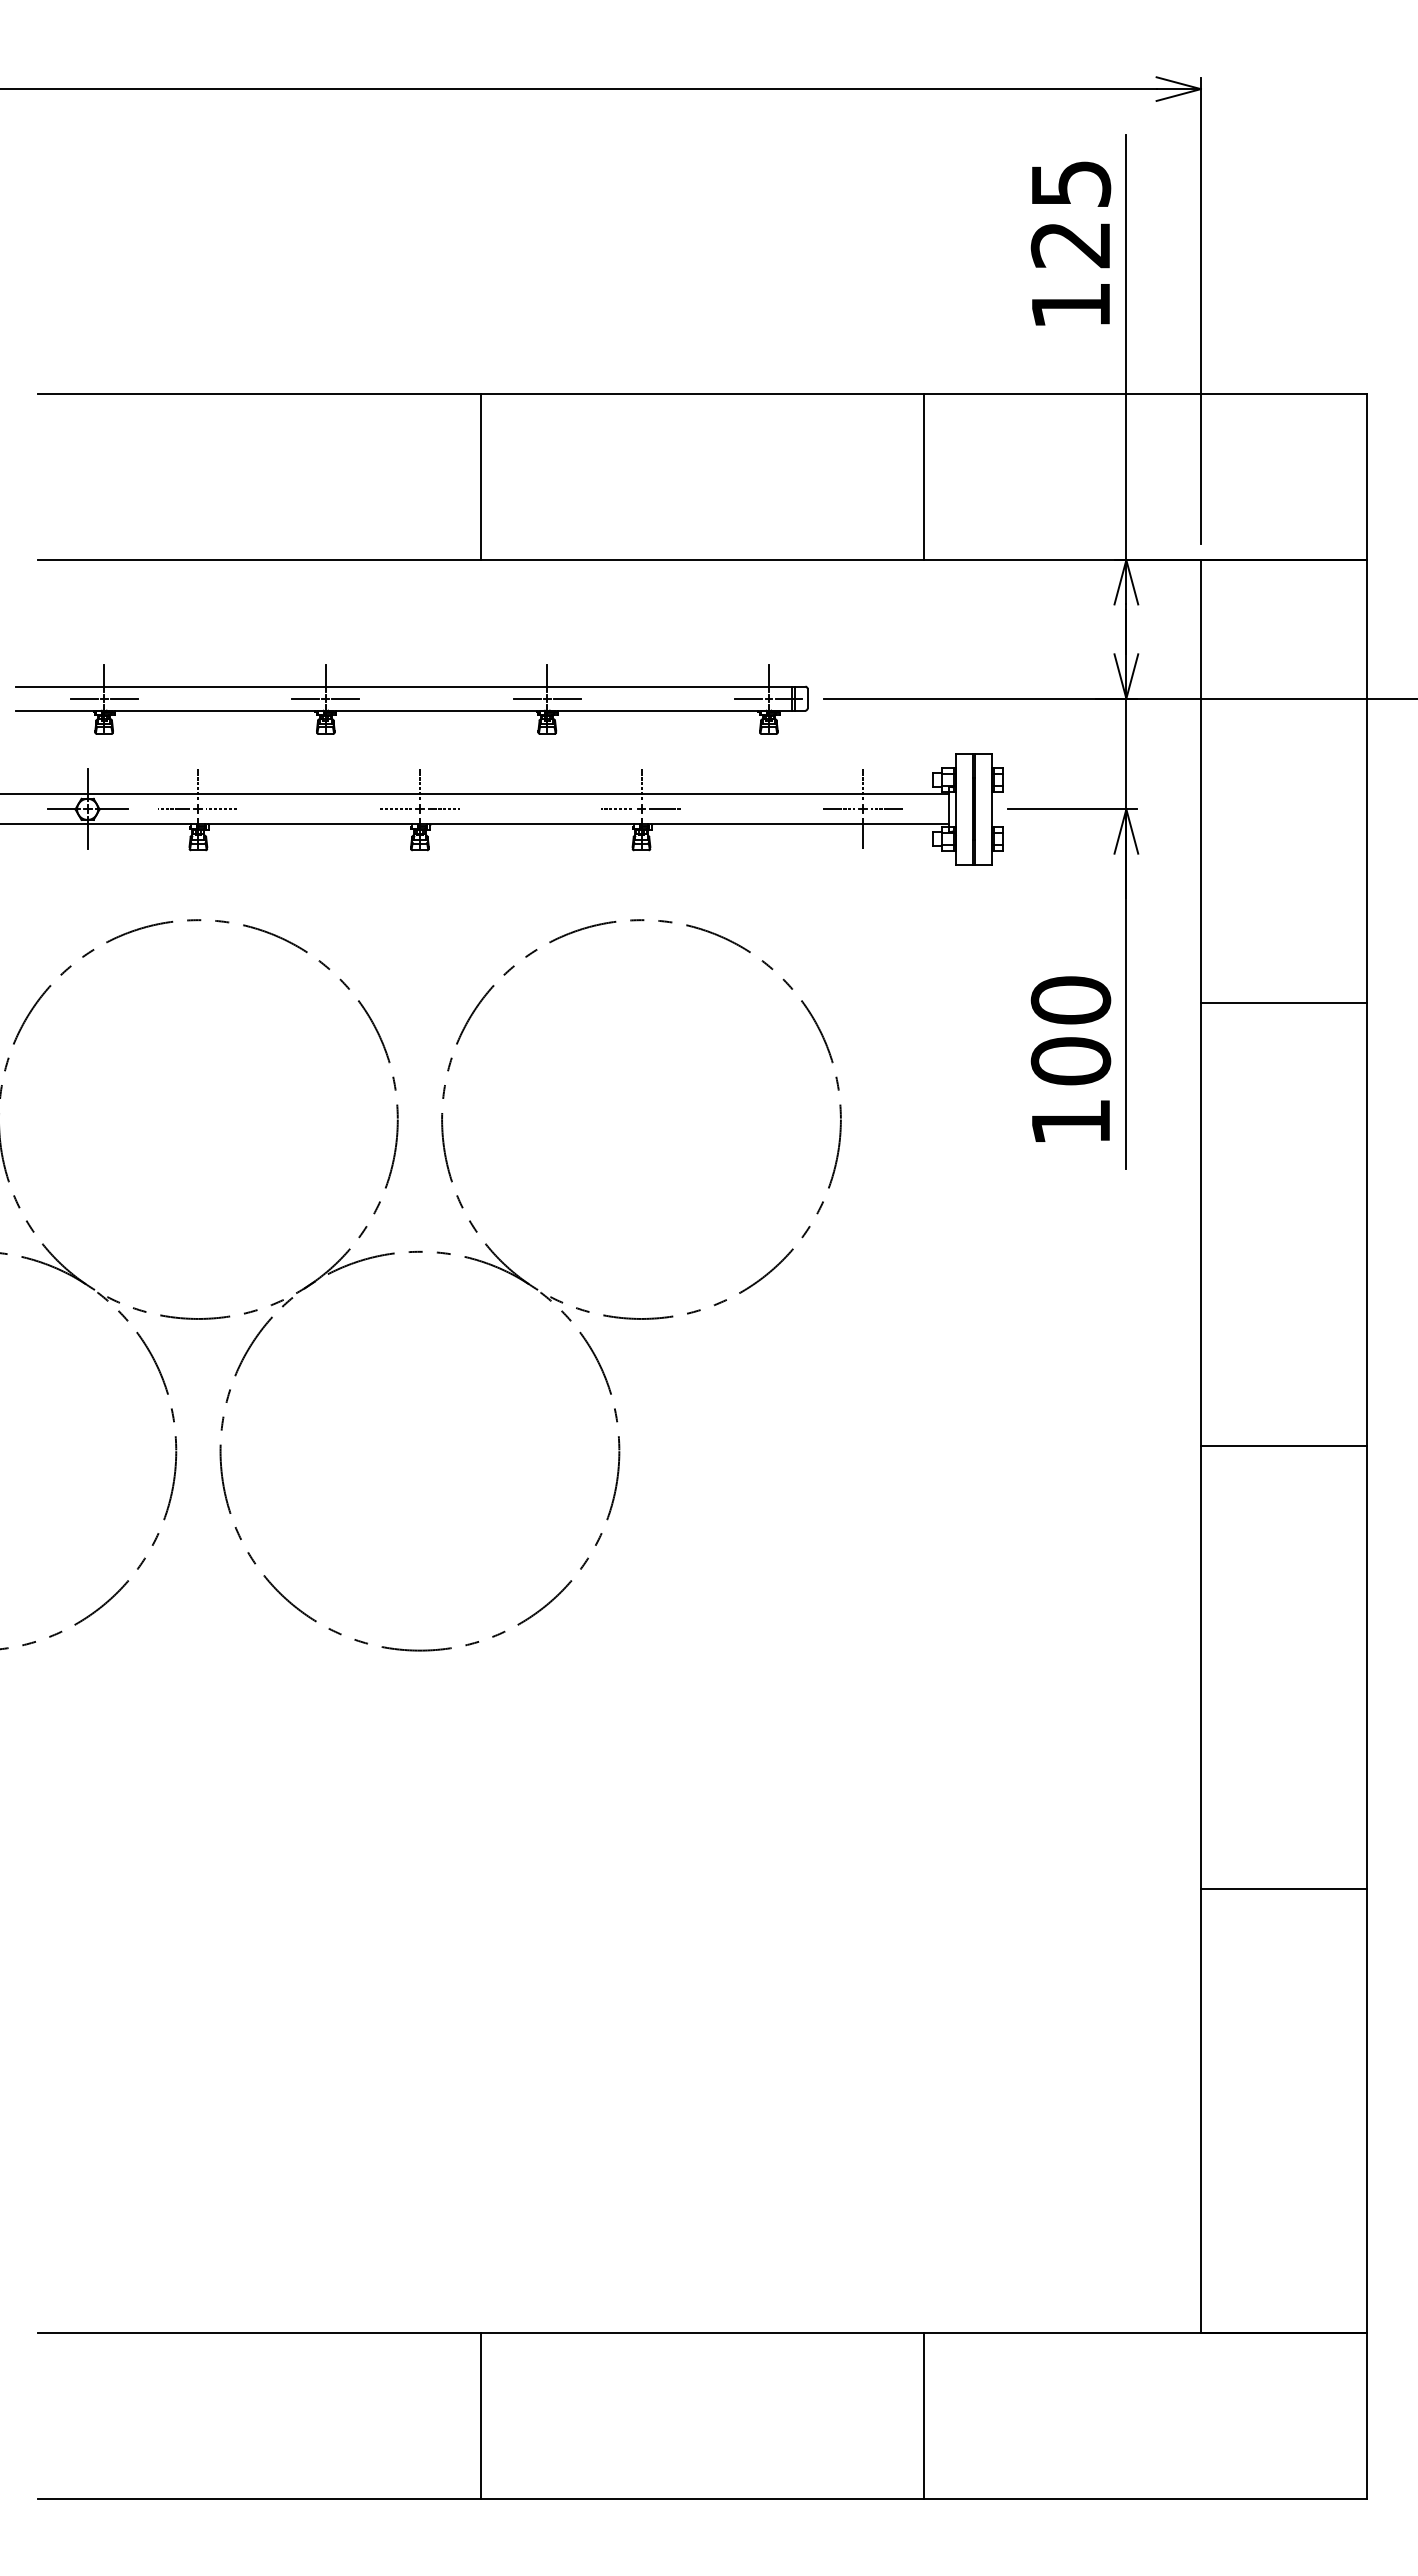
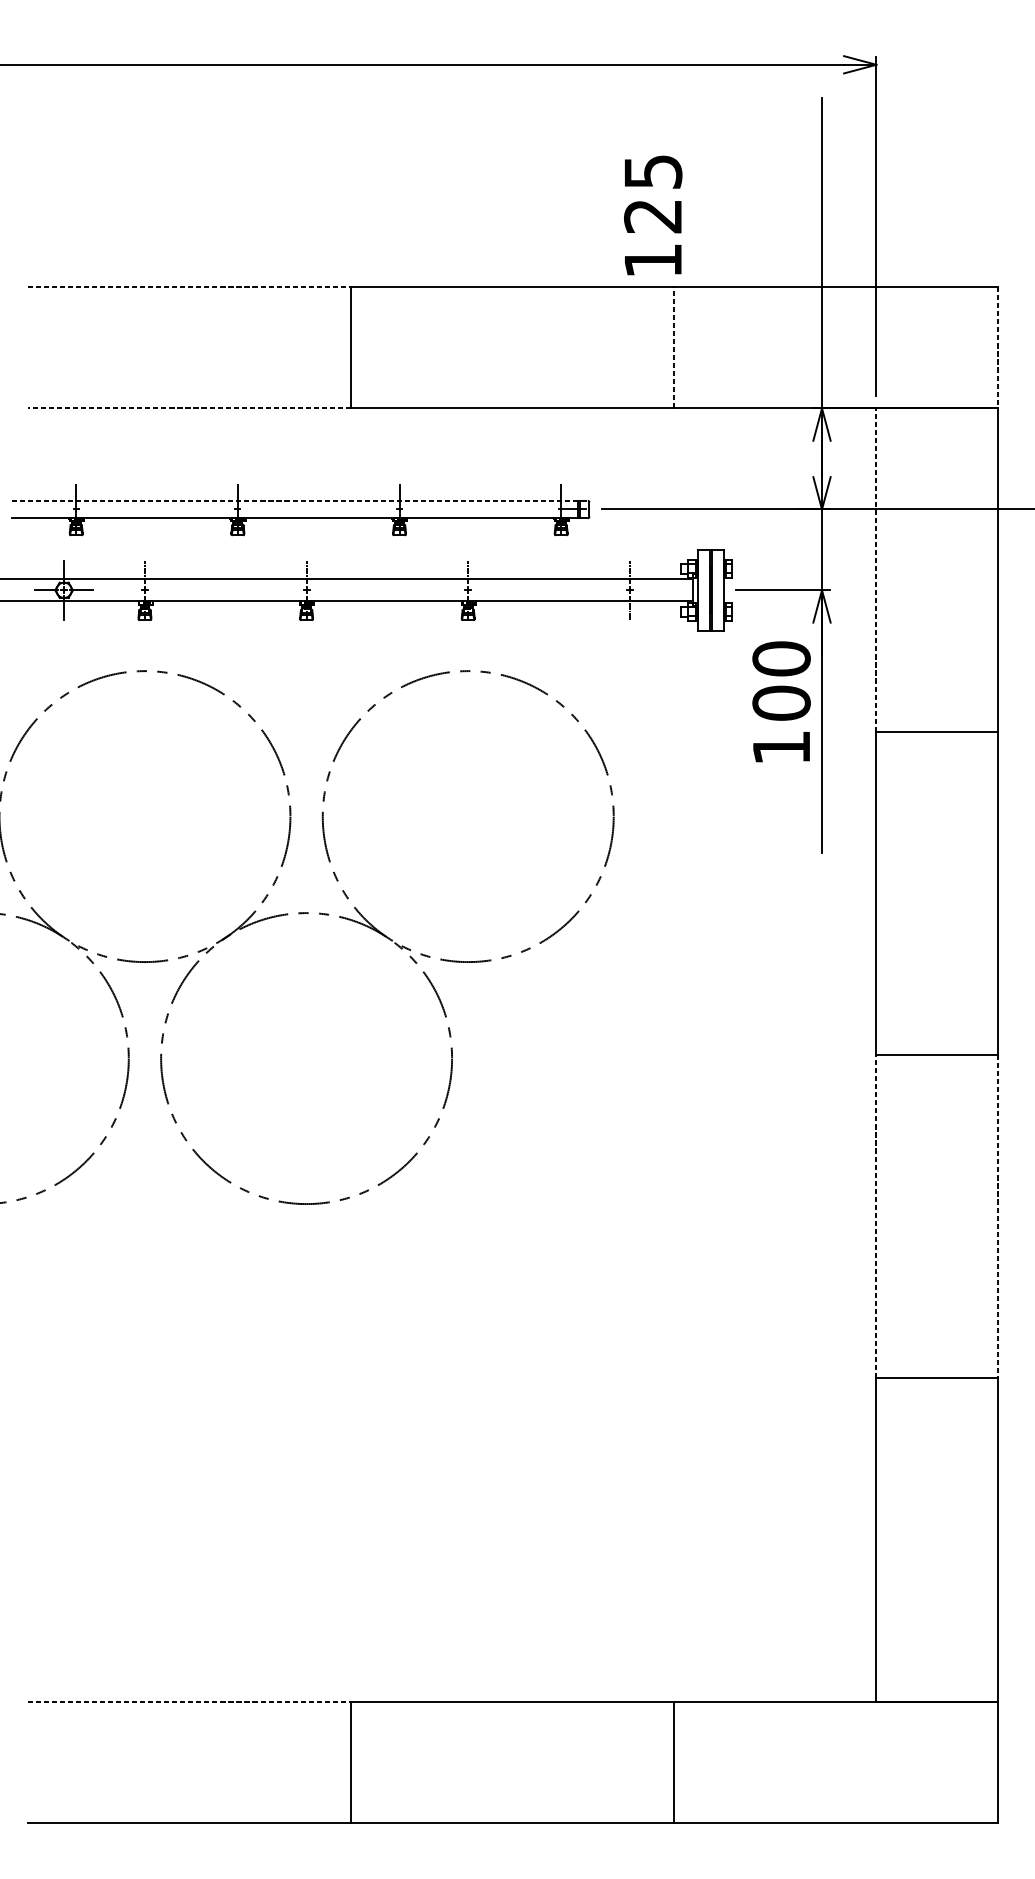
text: (1070, 243) -> (652, 215), moved
line: (259, 393) -> (189, 286), solid -> dashed
line: (923, 476) -> (673, 347), solid -> dashed
line: (1367, 477) -> (997, 348), solid -> dashed
line: (259, 560) -> (189, 408), solid -> dashed
line: (410, 686) -> (299, 500), solid -> dashed
line: (83, 698) -> (61, 509), removed
line: (123, 698) -> (90, 509), removed
line: (305, 698) -> (223, 509), removed
line: (345, 698) -> (252, 509), removed
line: (526, 698) -> (384, 509), removed
line: (566, 698) -> (413, 509), removed
line: (748, 698) -> (546, 509), removed
line: (1200, 781) -> (876, 569), solid -> dashed
line: (174, 809) -> (127, 590), removed
line: (222, 809) -> (162, 590), removed
line: (395, 809) -> (288, 590), removed
line: (443, 809) -> (323, 590), removed
line: (617, 809) -> (450, 590), removed
line: (665, 809) -> (485, 590), removed
line: (838, 809) -> (611, 590), removed
line: (887, 809) -> (647, 590), removed
text: (1070, 1058) -> (781, 701), moved
line: (1200, 1667) -> (876, 1216), solid -> dashed
line: (1367, 1667) -> (997, 1216), solid -> dashed
line: (259, 2332) -> (189, 1701), solid -> dashed

